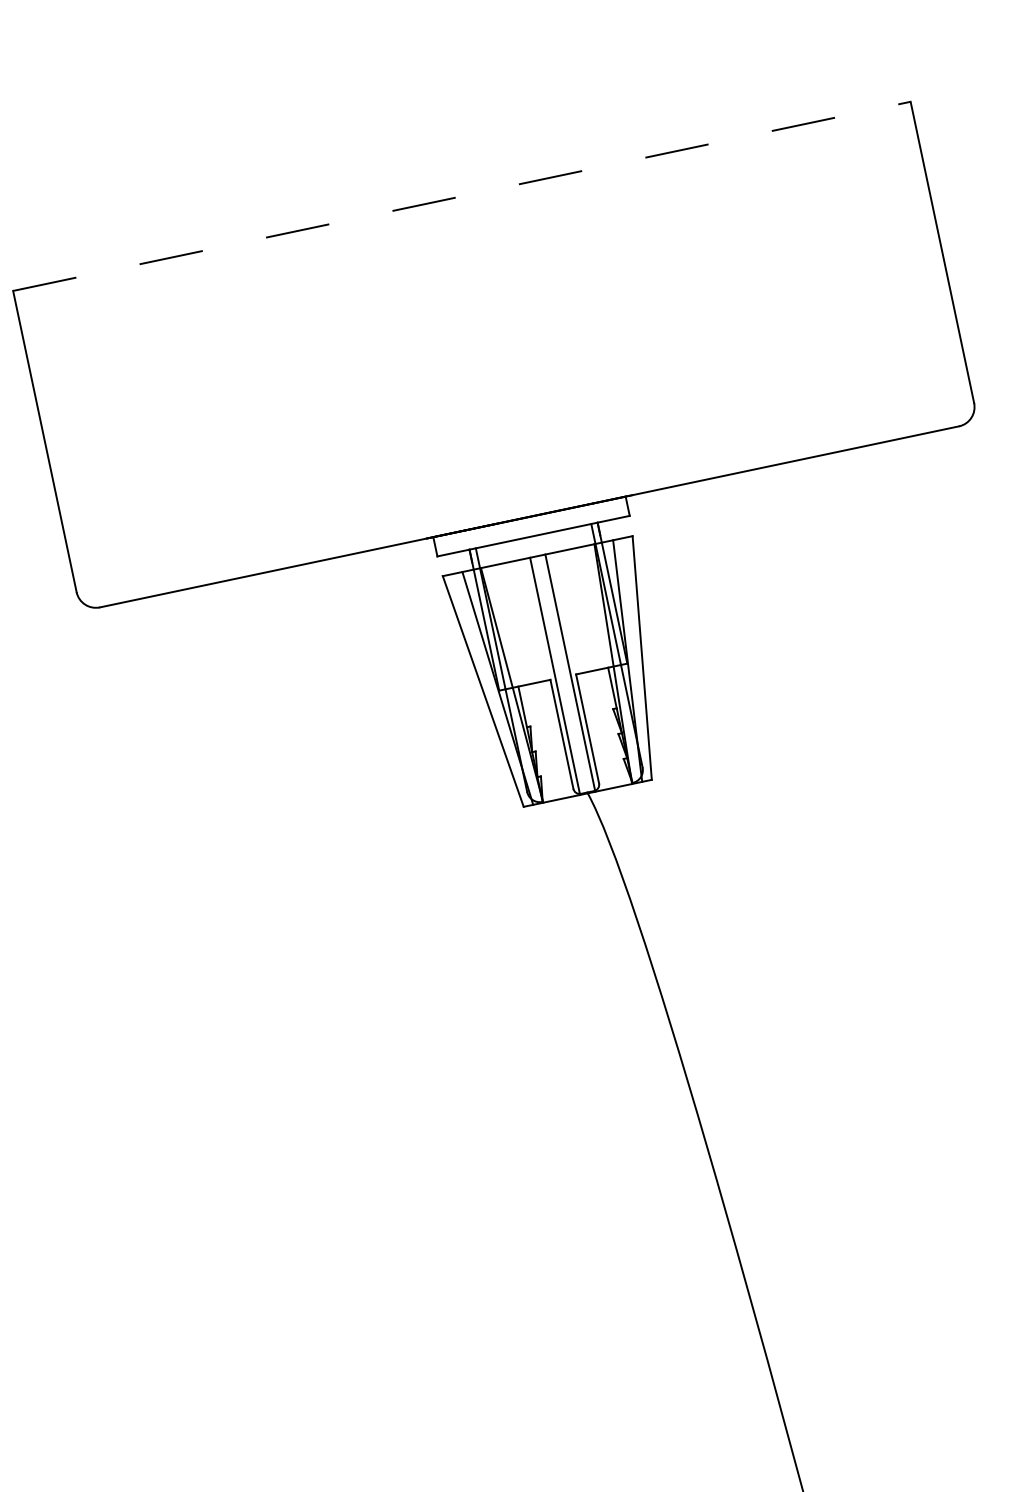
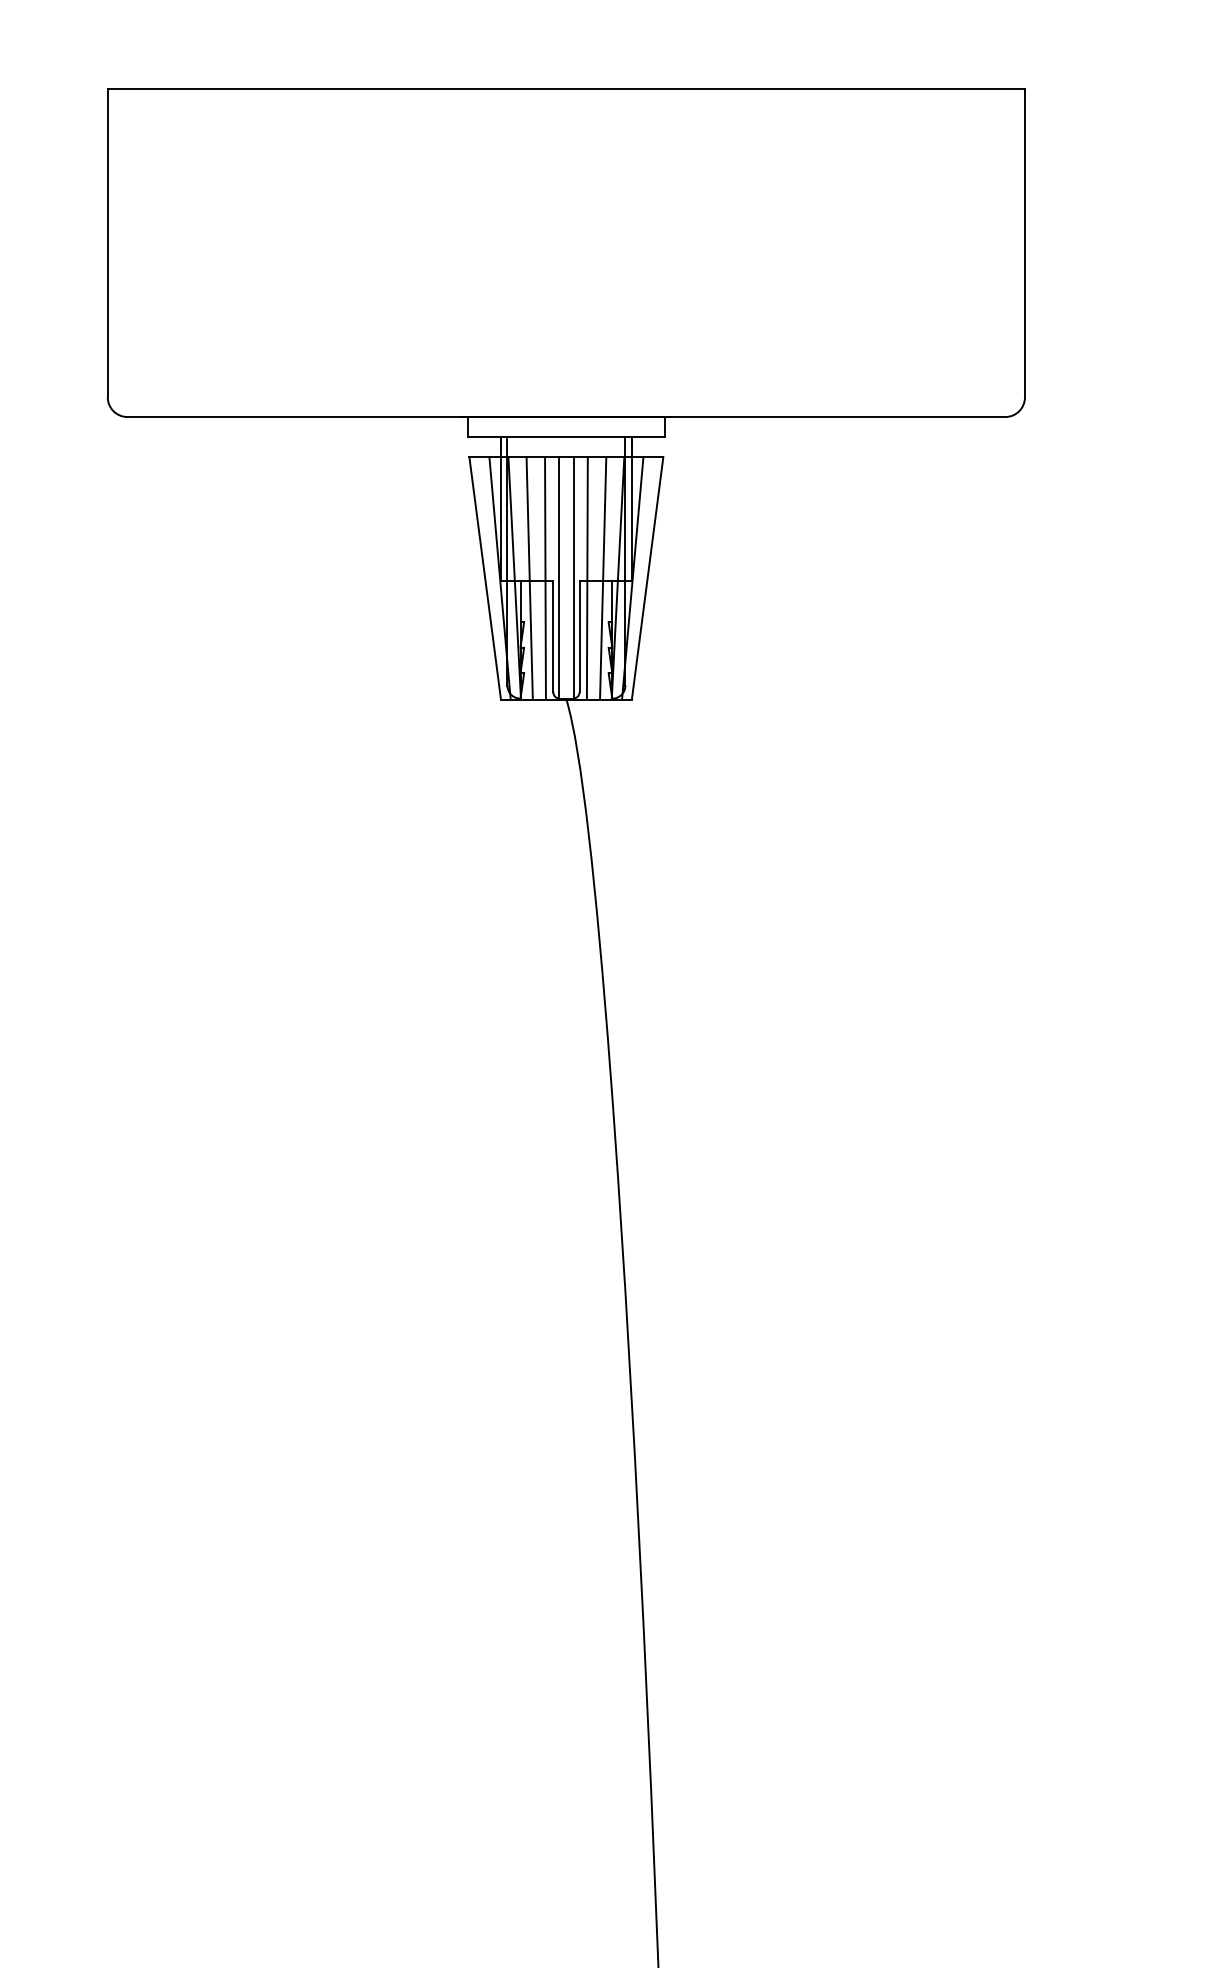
line: (462, 196) -> (566, 89), dashed -> solid
line: (599, 667) -> (603, 578), added
line: (582, 670) -> (586, 578), added
line: (542, 679) -> (545, 578), added
line: (526, 682) -> (529, 578), added

